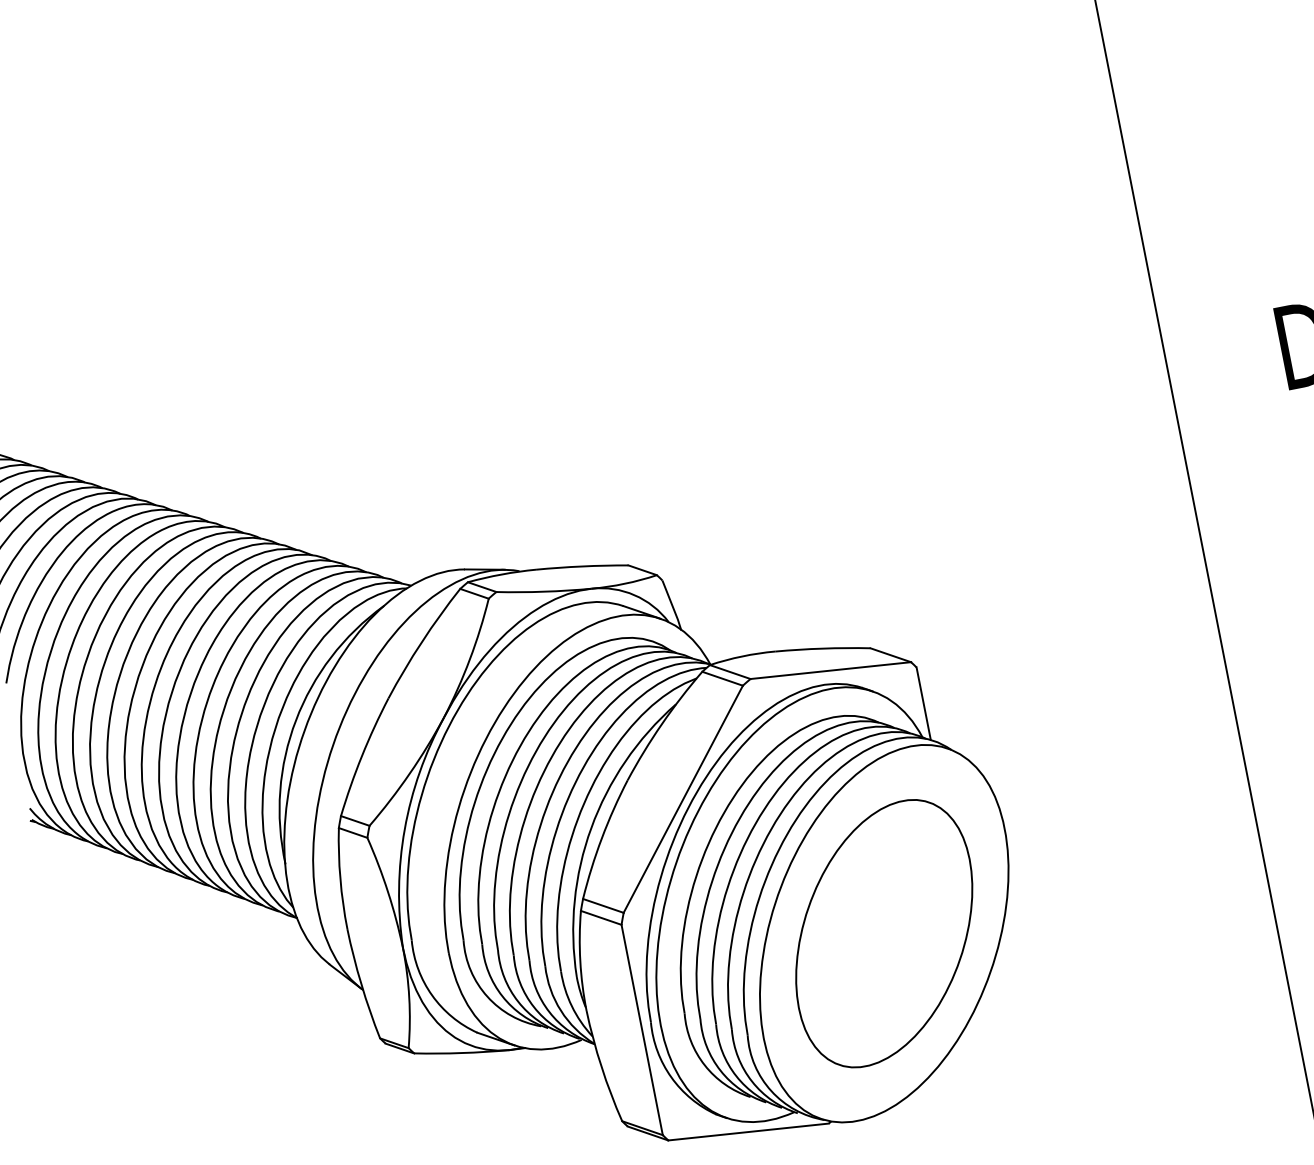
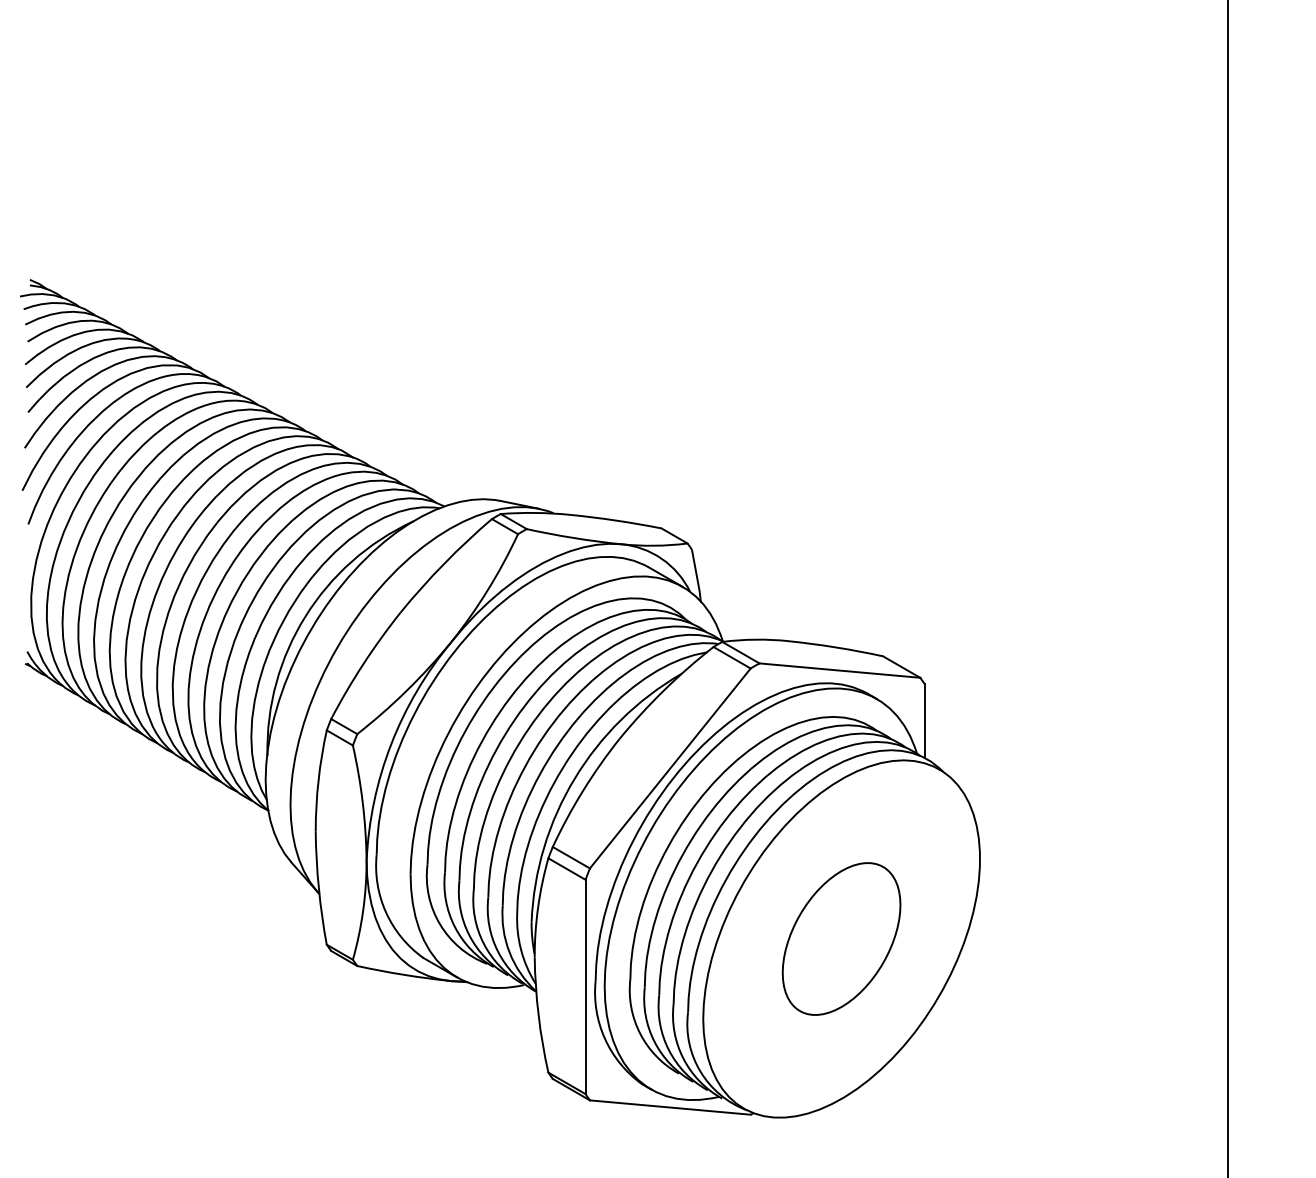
part: (883, 933) -> (841, 938), size x0.6

